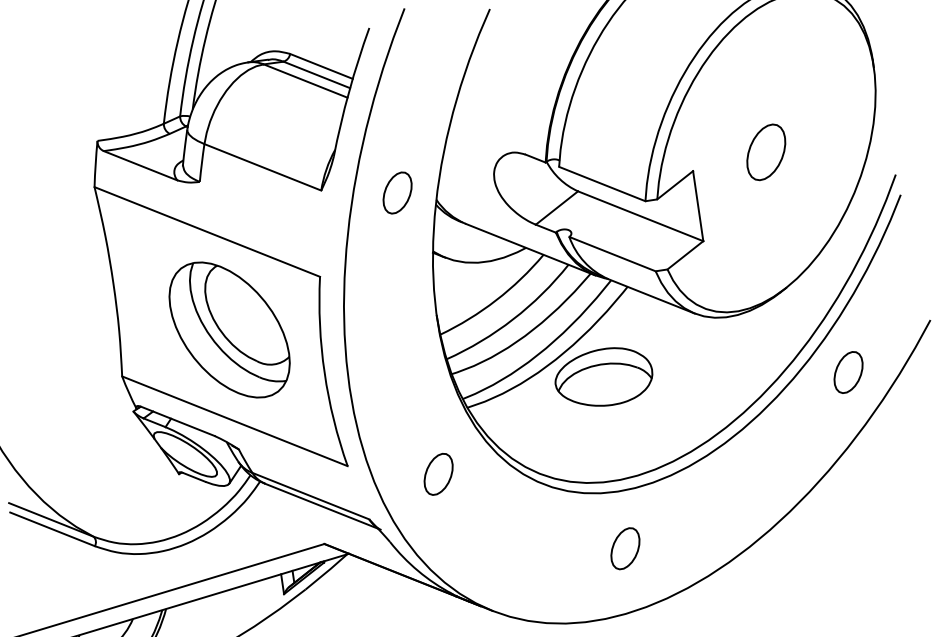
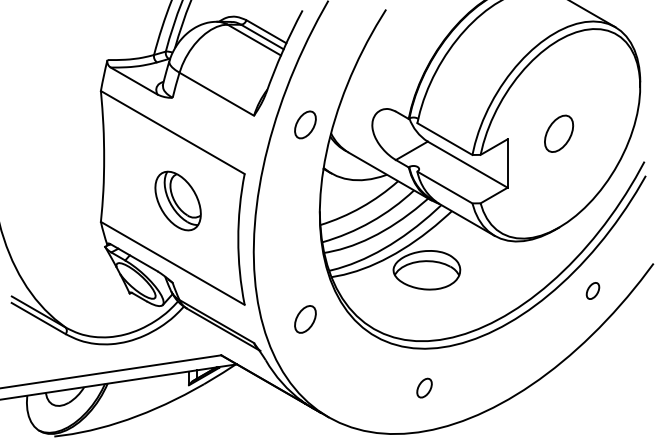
part: (228, 329) -> (177, 200), size x0.6
part: (847, 371) -> (592, 290), size x0.6
part: (625, 547) -> (424, 387), size x0.7

